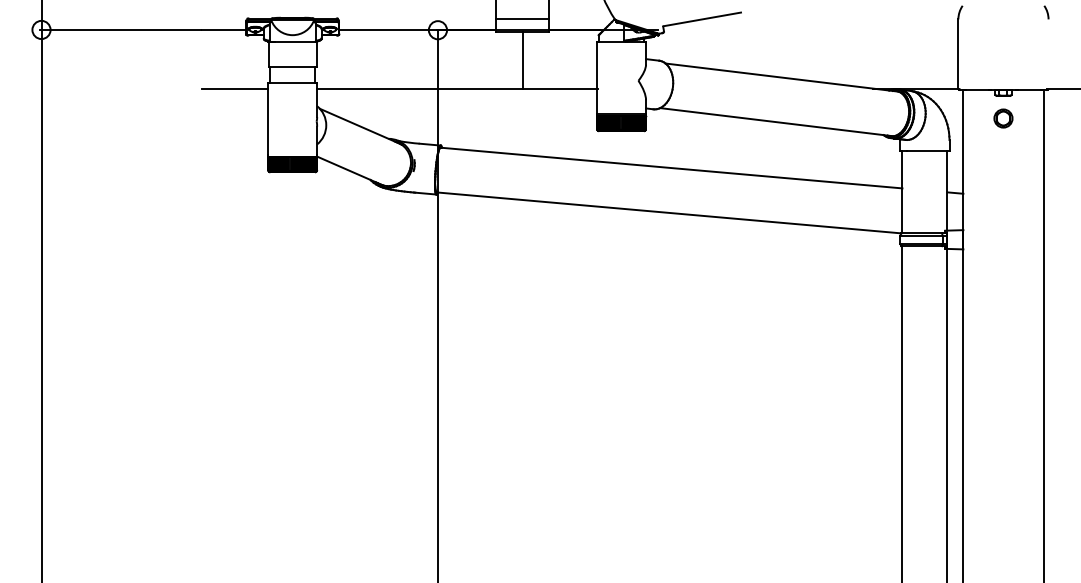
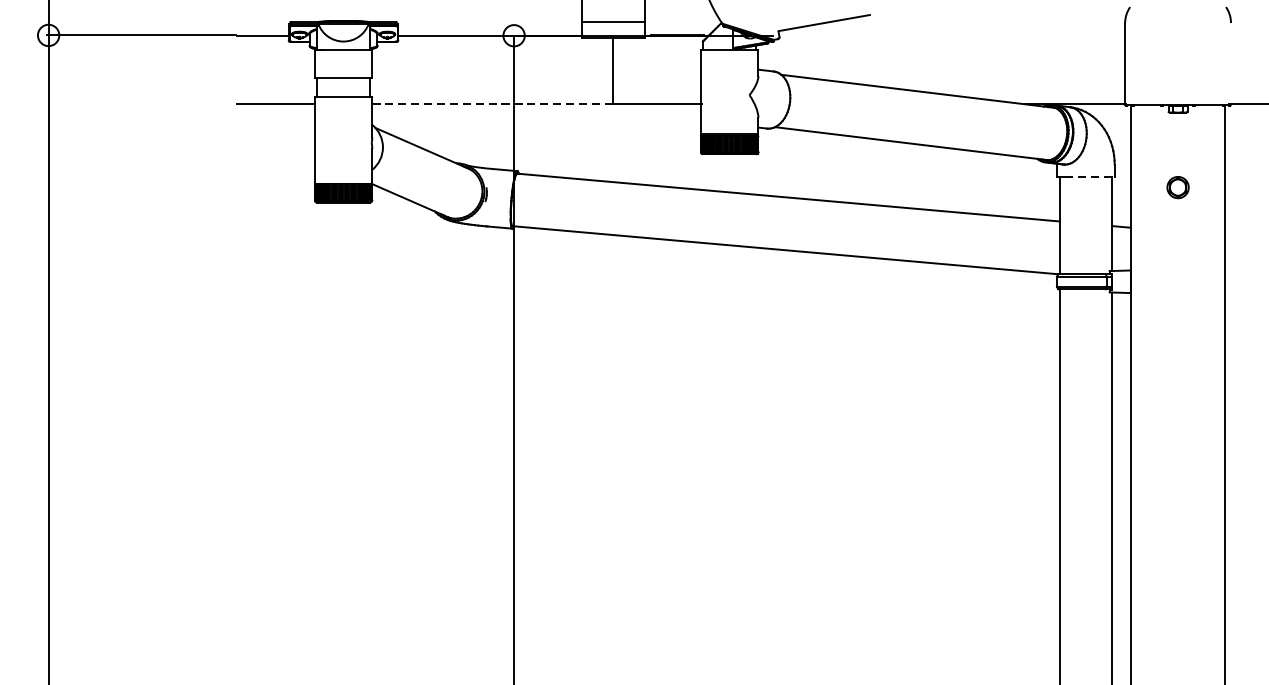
line: (419, 88) -> (492, 104), solid -> dashed
part: (1003, 118) -> (1178, 187), moved
line: (928, 150) -> (1090, 176), solid -> dashed

